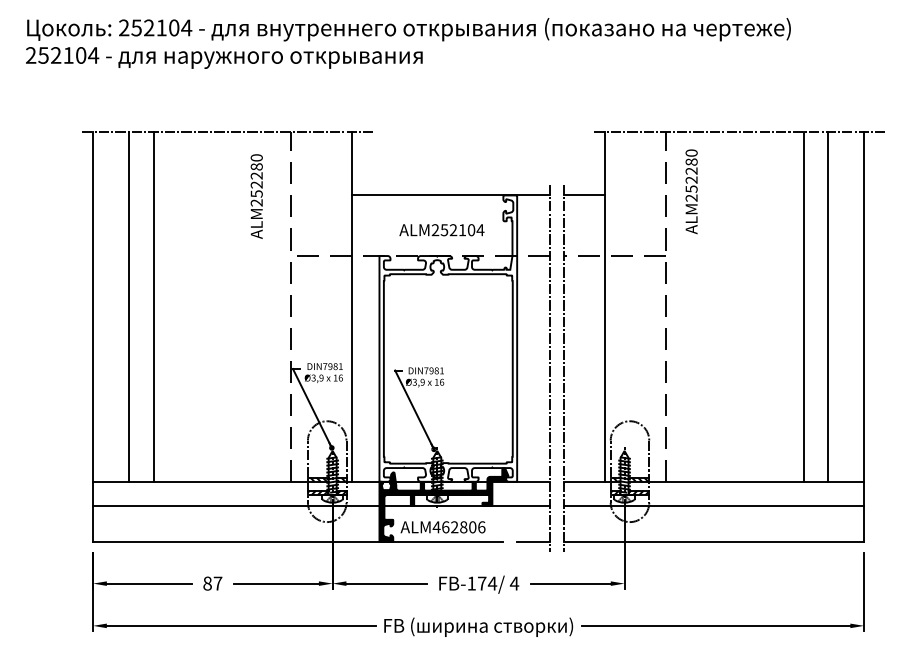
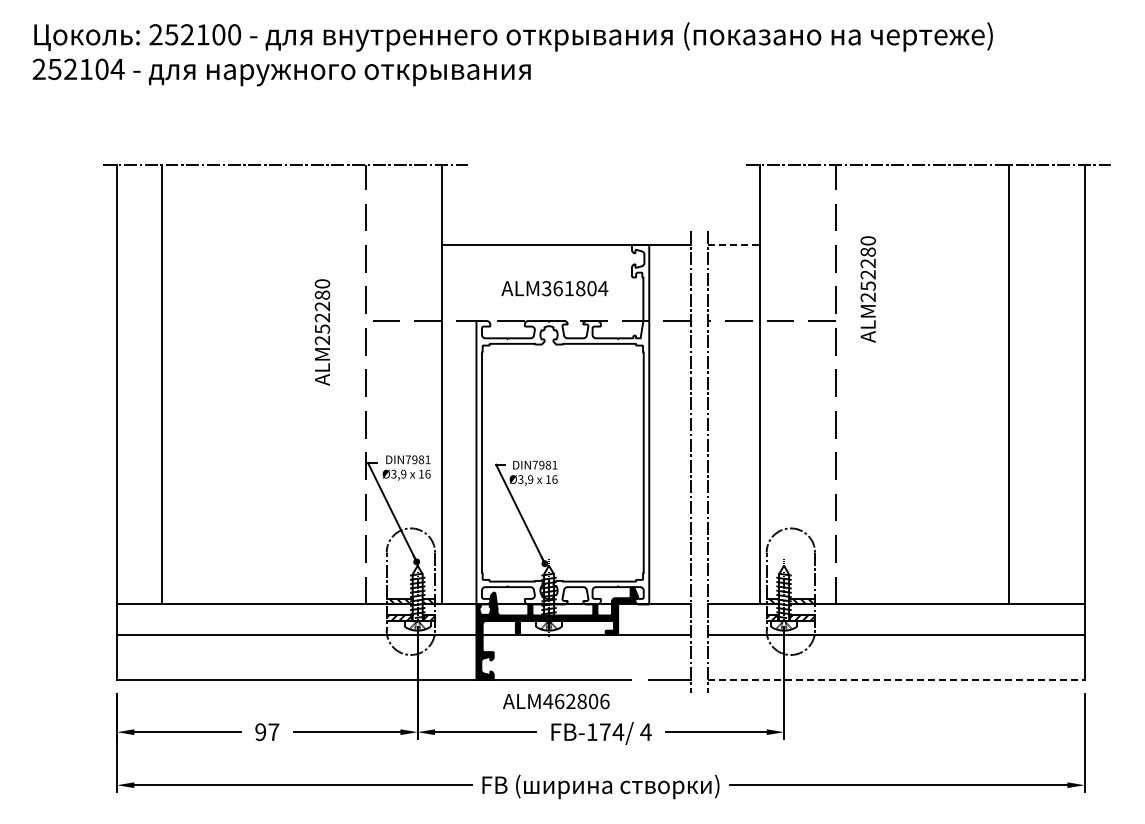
text: (186, 27) -> (234, 34), 252104 -> 252100
text: (691, 191) -> (867, 289), moved
line: (584, 195) -> (733, 245), solid -> dashed
text: (256, 196) -> (322, 332), moved
text: (448, 230) -> (563, 288), ALM252104 -> ALM361804
line: (154, 306) -> (193, 384), removed
line: (828, 306) -> (1039, 384), removed
text: (443, 527) -> (556, 701), moved
line: (714, 541) -> (896, 679), solid -> dashed
text: (207, 583) -> (260, 732), 87 -> 97

